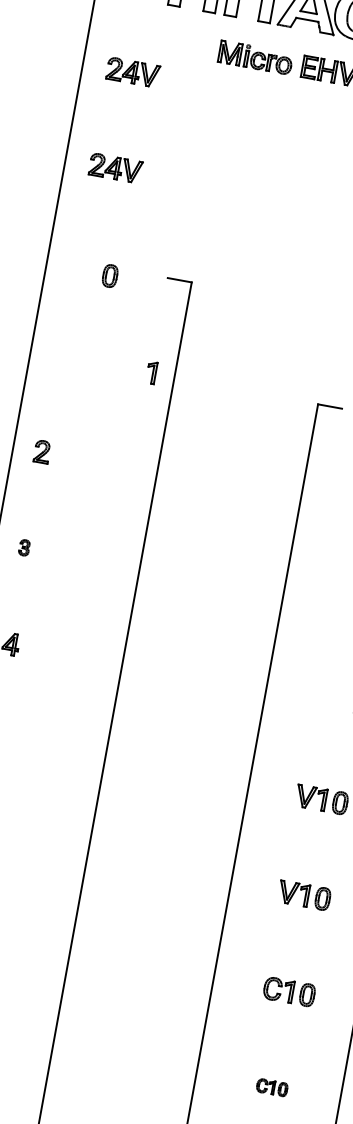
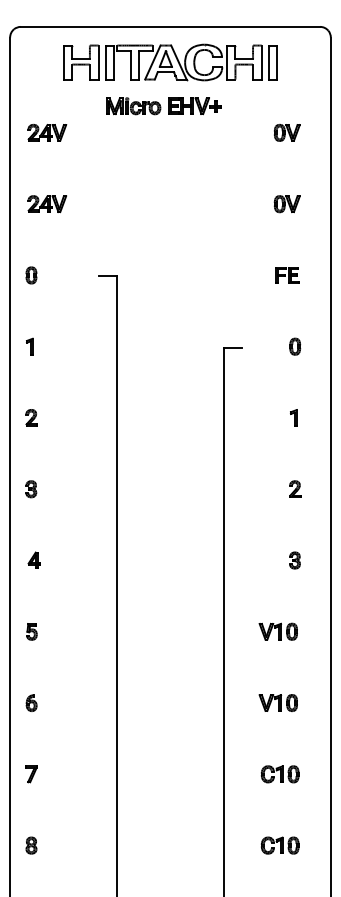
part: (110, 276) -> (31, 275), moved
part: (151, 372) -> (29, 346), moved
part: (24, 548) -> (31, 489), size x1.43
part: (272, 1087) -> (280, 845), size x1.67

